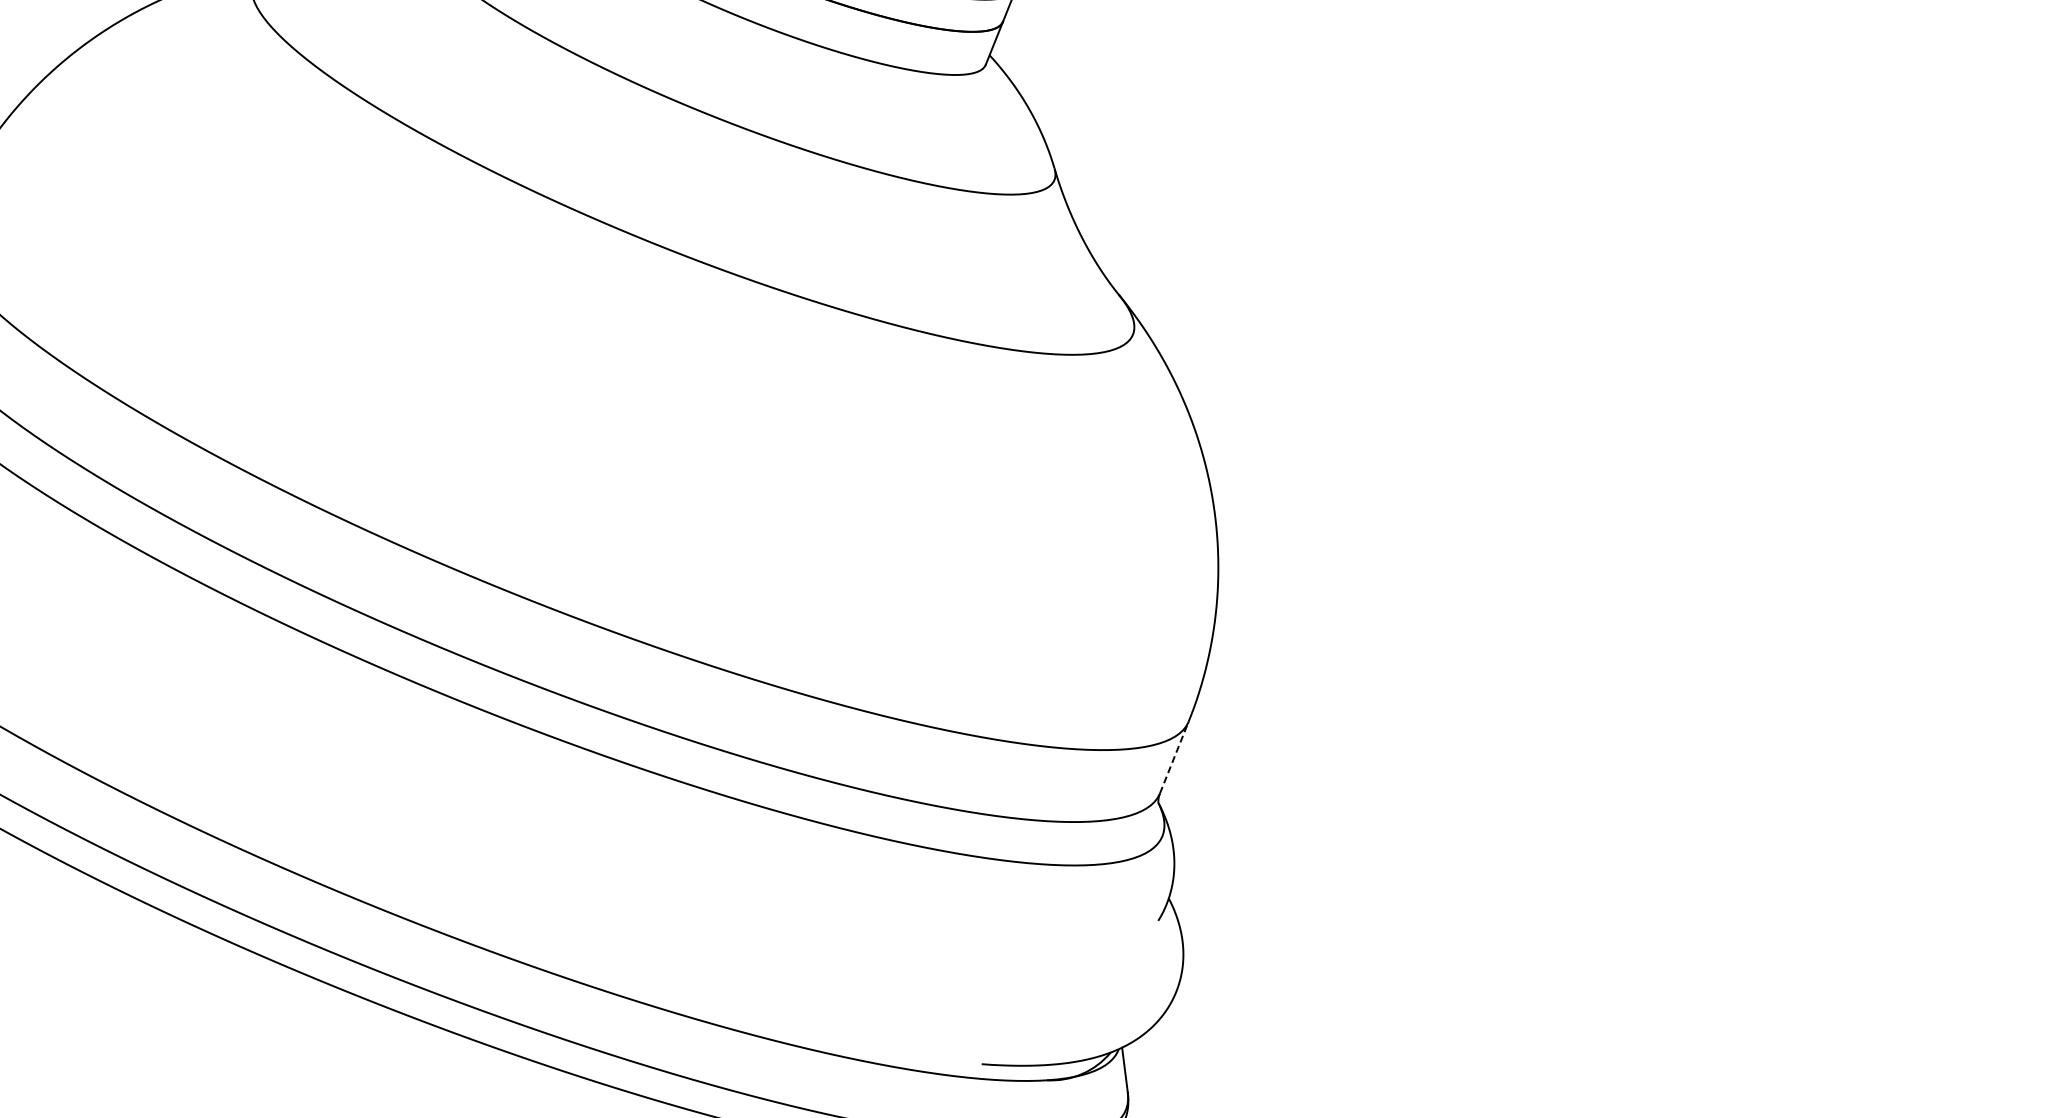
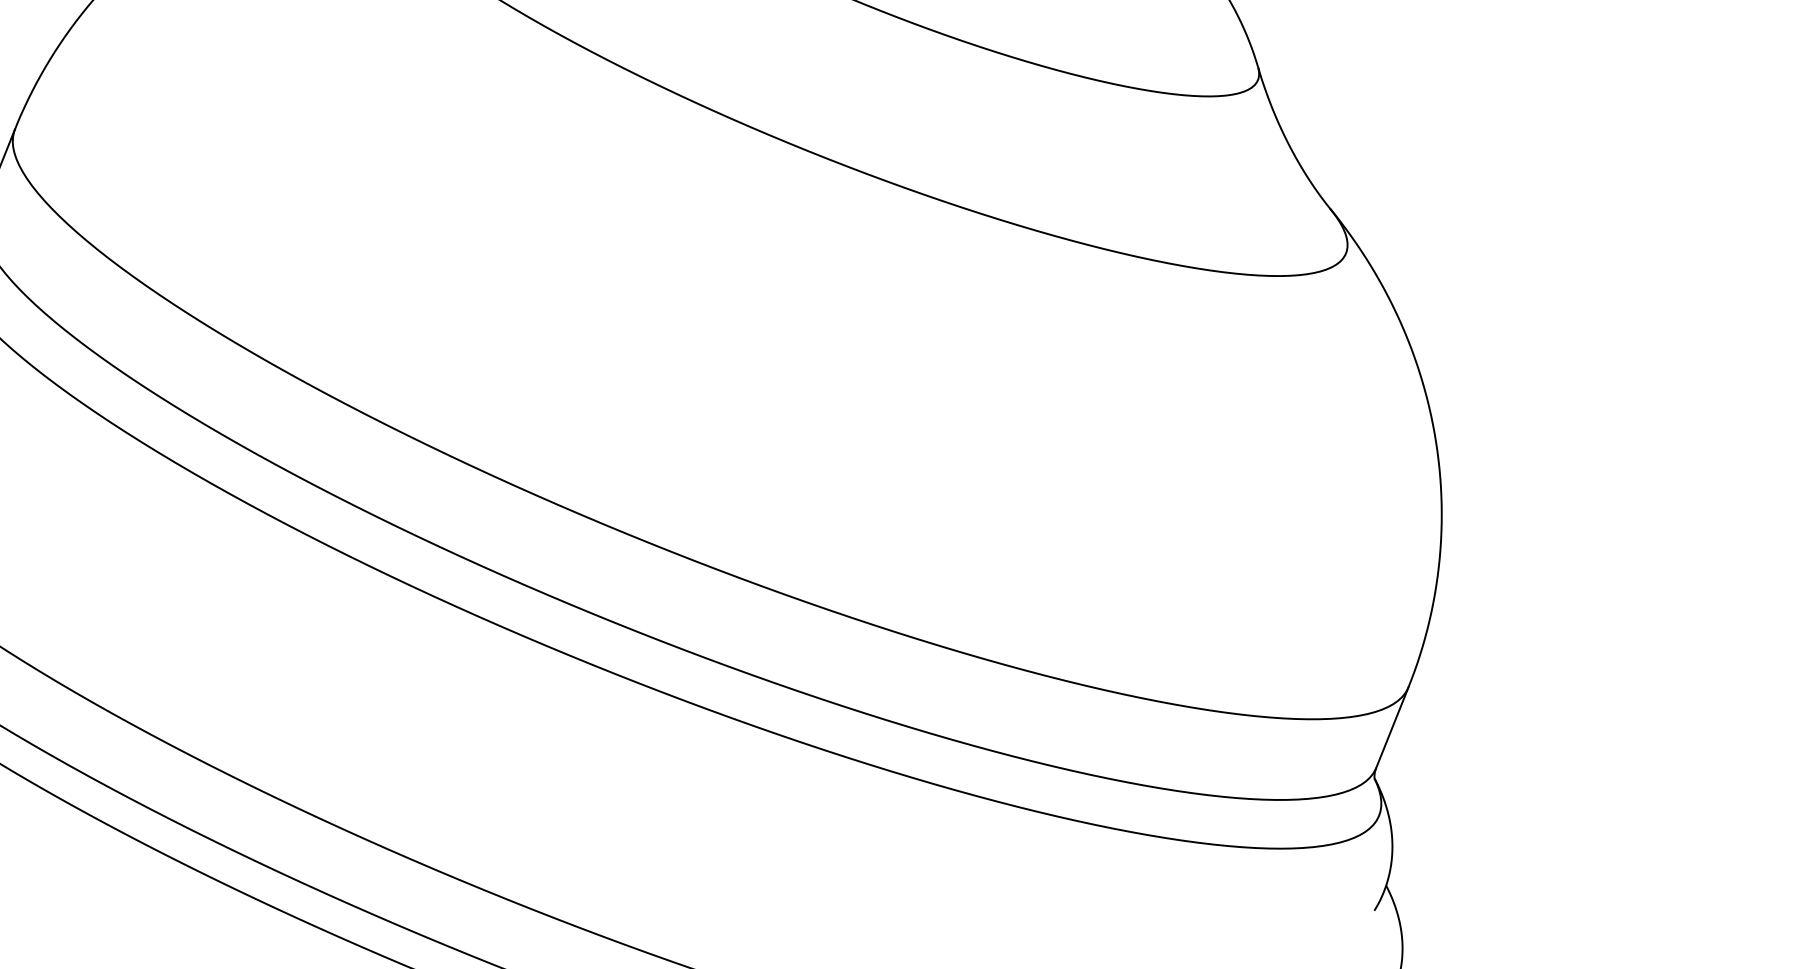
line: (1174, 757) -> (1392, 727), dashed -> solid

